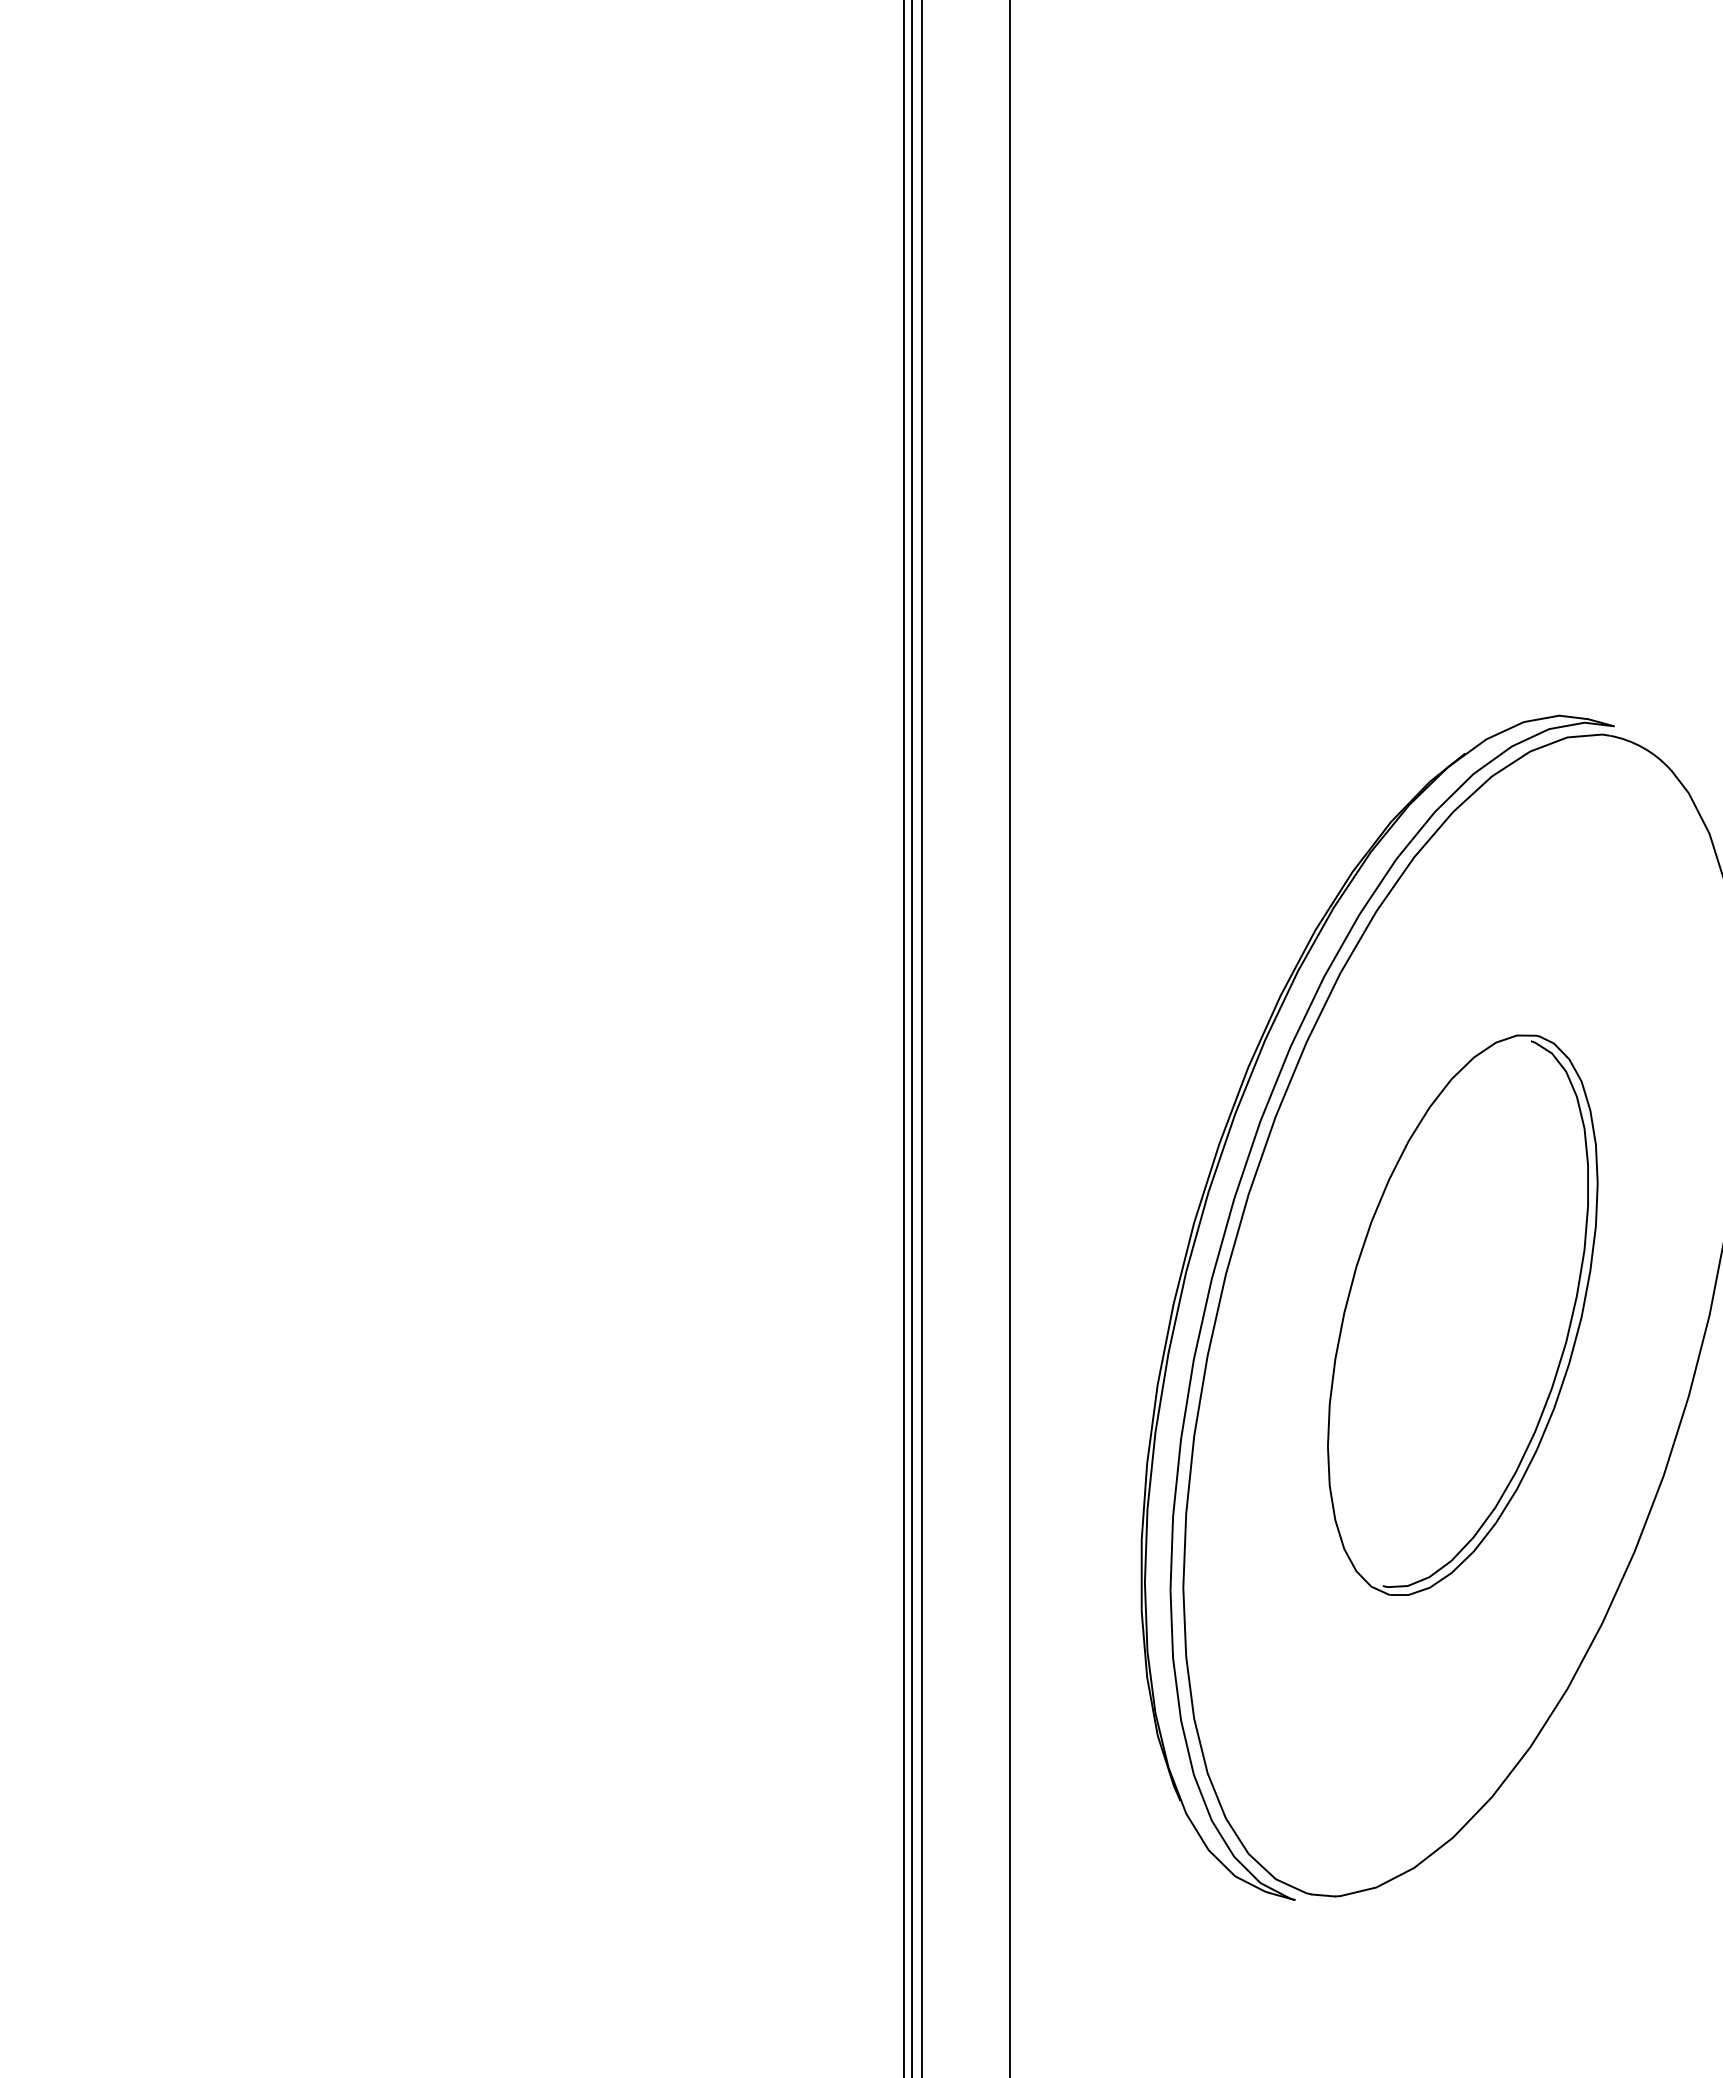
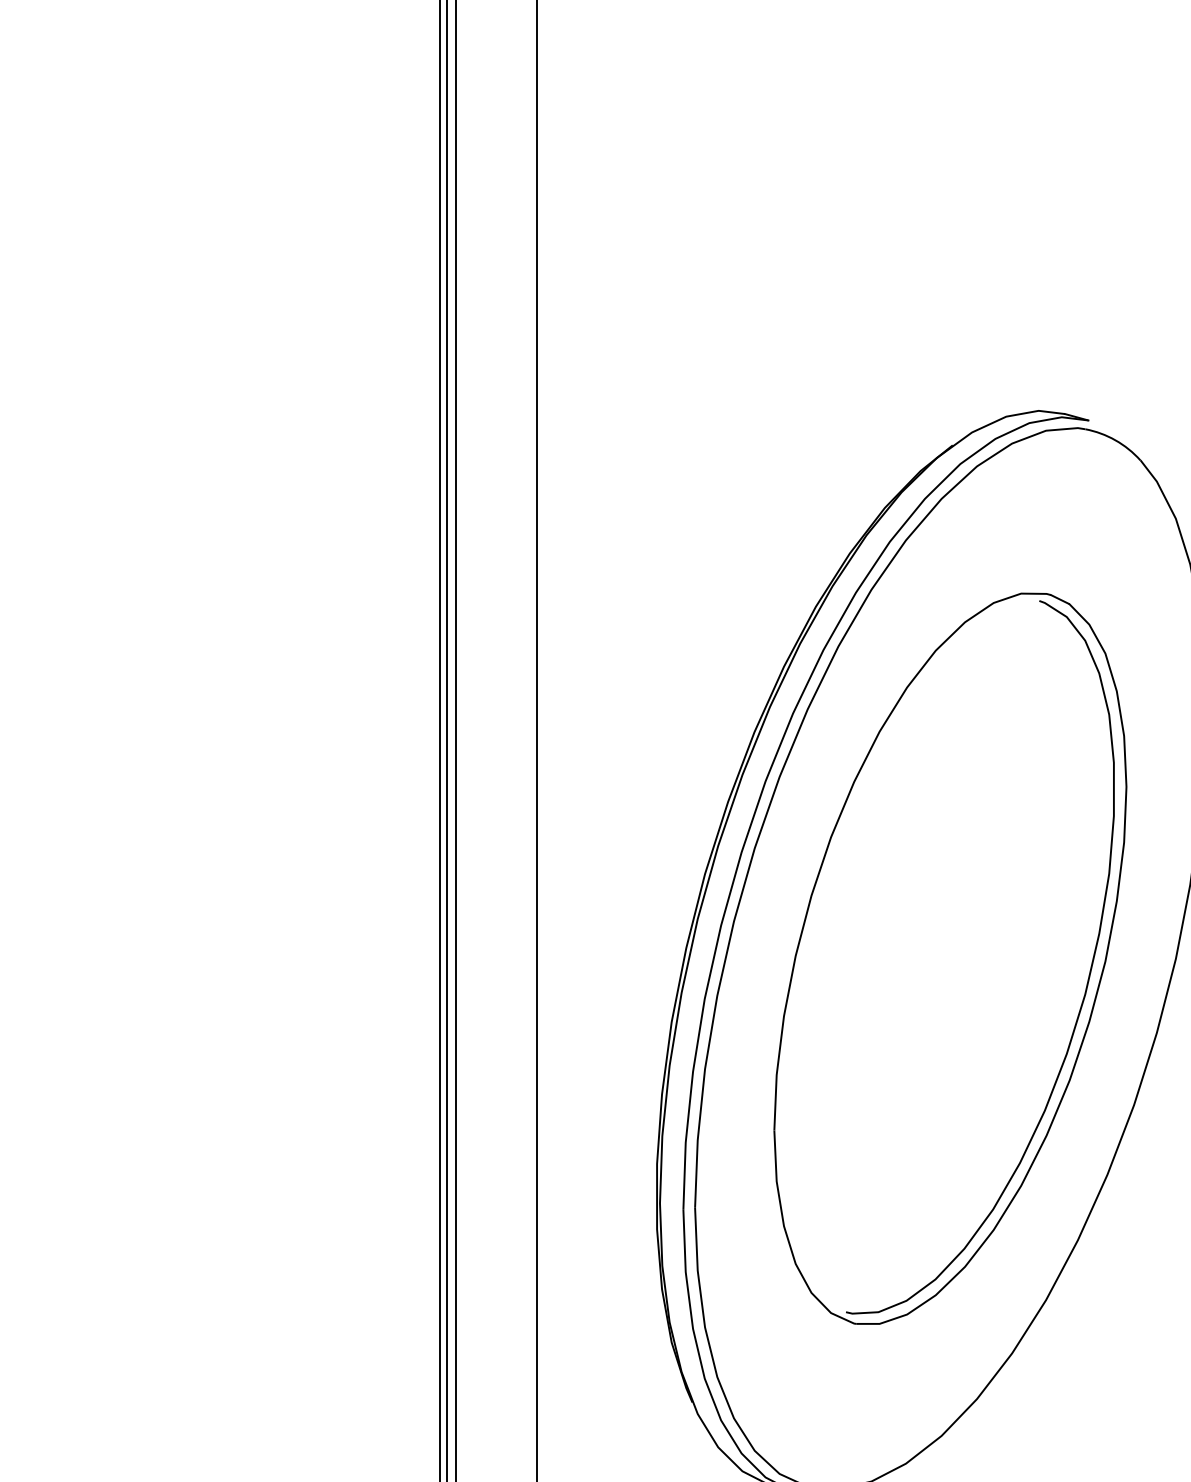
part: (1462, 1314) -> (950, 957), size x1.43

